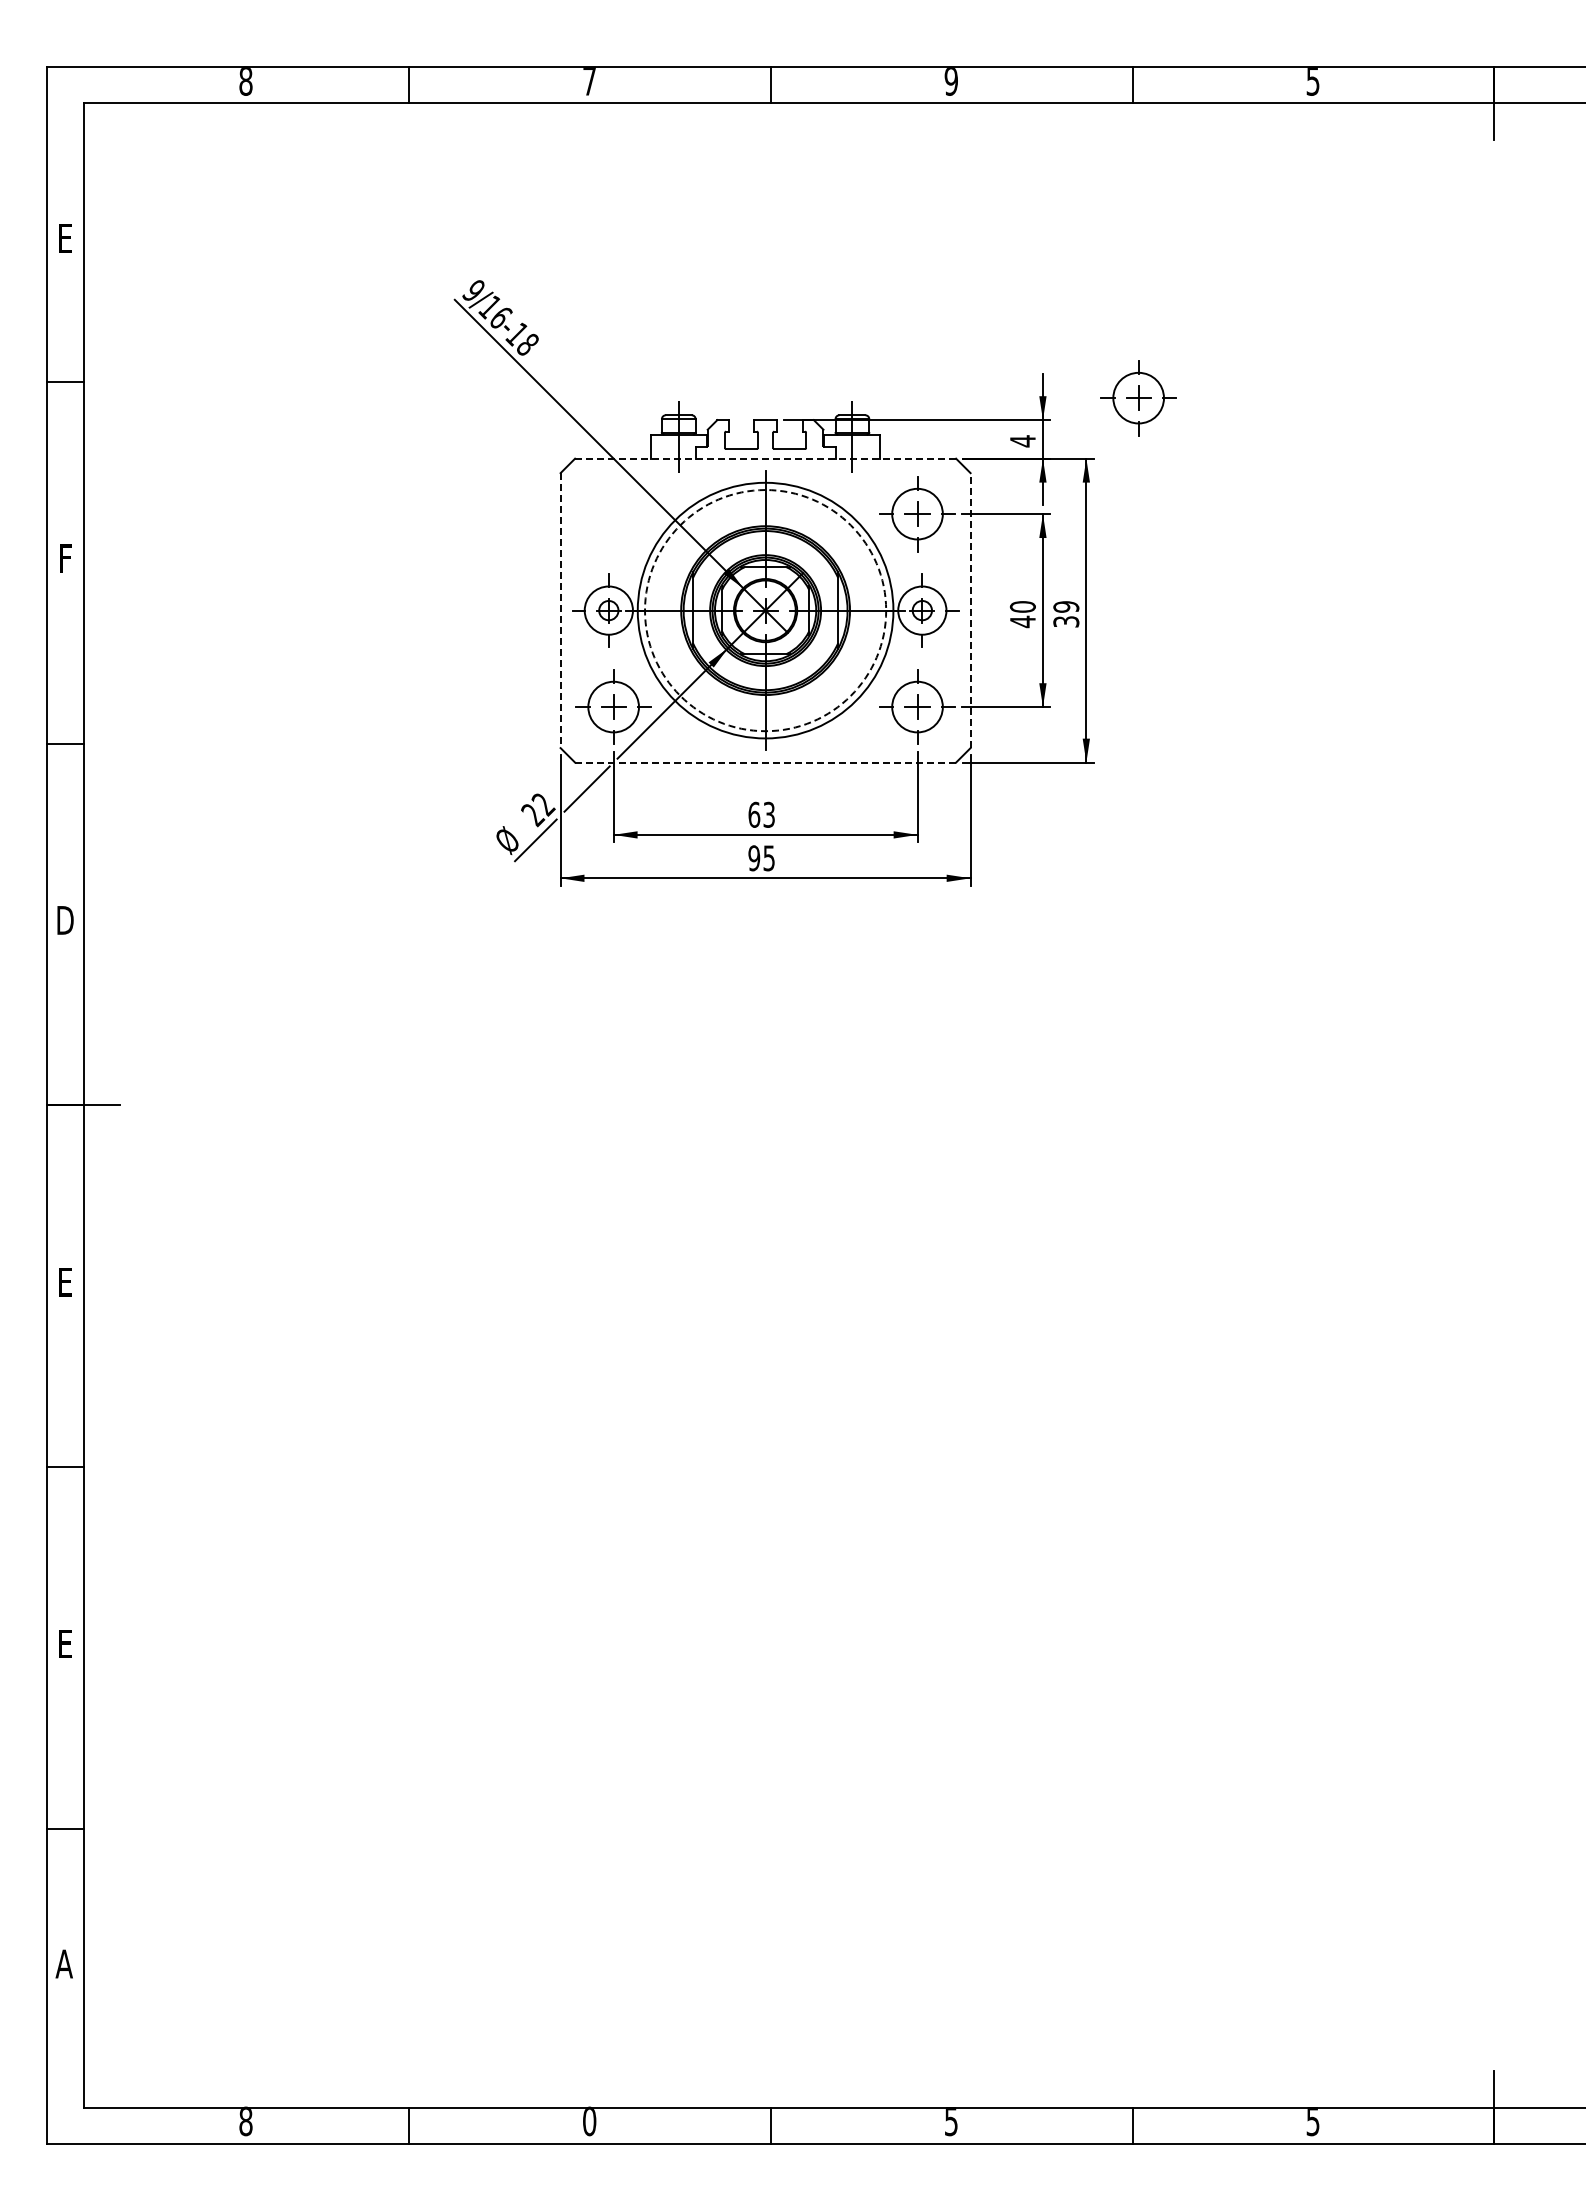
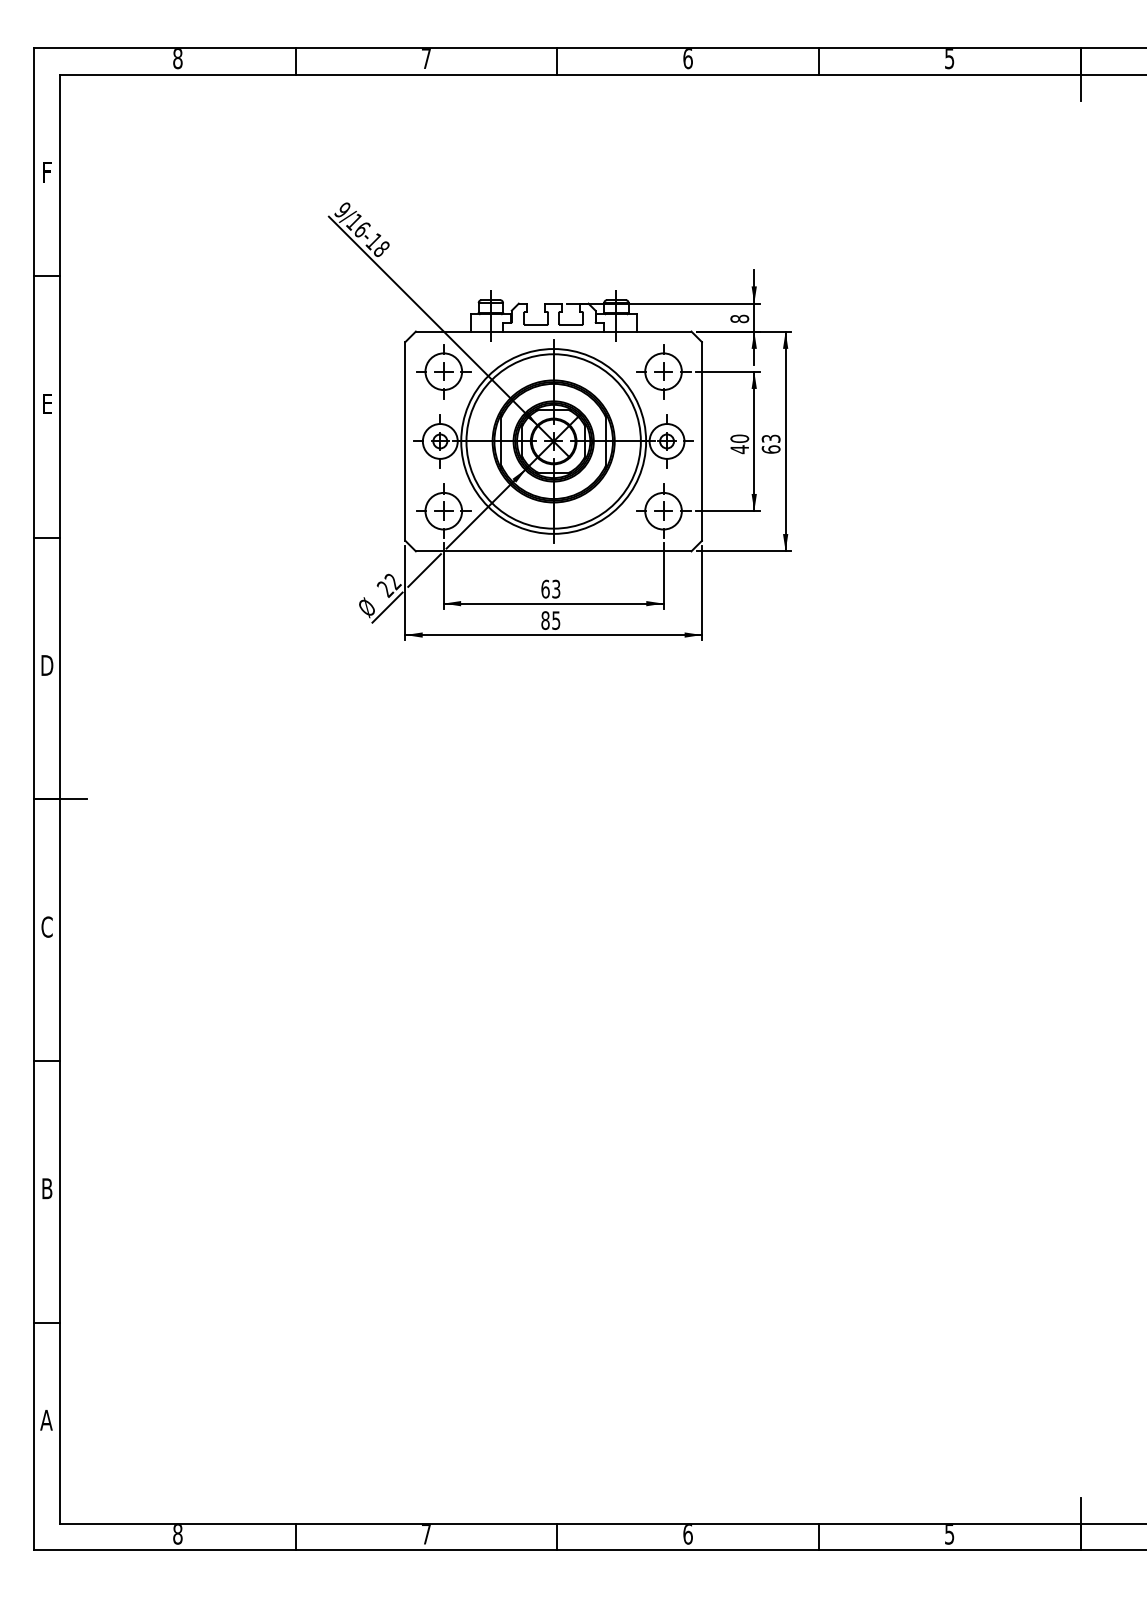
text: (951, 81) -> (688, 58), 9 -> 6
text: (65, 238) -> (47, 172), E -> F
part: (1138, 398) -> (443, 371), moved
text: (1022, 441) -> (739, 319), 4 -> 8
line: (765, 458) -> (553, 331), dashed -> solid
text: (66, 560) -> (48, 405), F -> E
circle: (765, 610) -> (553, 441), dashed -> solid
line: (970, 610) -> (701, 441), dashed -> solid
line: (560, 611) -> (405, 442), dashed -> solid
text: (1066, 614) -> (771, 444), 39 -> 63
line: (765, 762) -> (553, 551), dashed -> solid
text: (754, 858) -> (545, 620), 95 -> 85
text: (64, 1281) -> (46, 926), E -> C
text: (65, 1643) -> (47, 1188), E -> B
text: (589, 2121) -> (426, 1534), 0 -> 7
text: (951, 2121) -> (688, 1534), 5 -> 6

